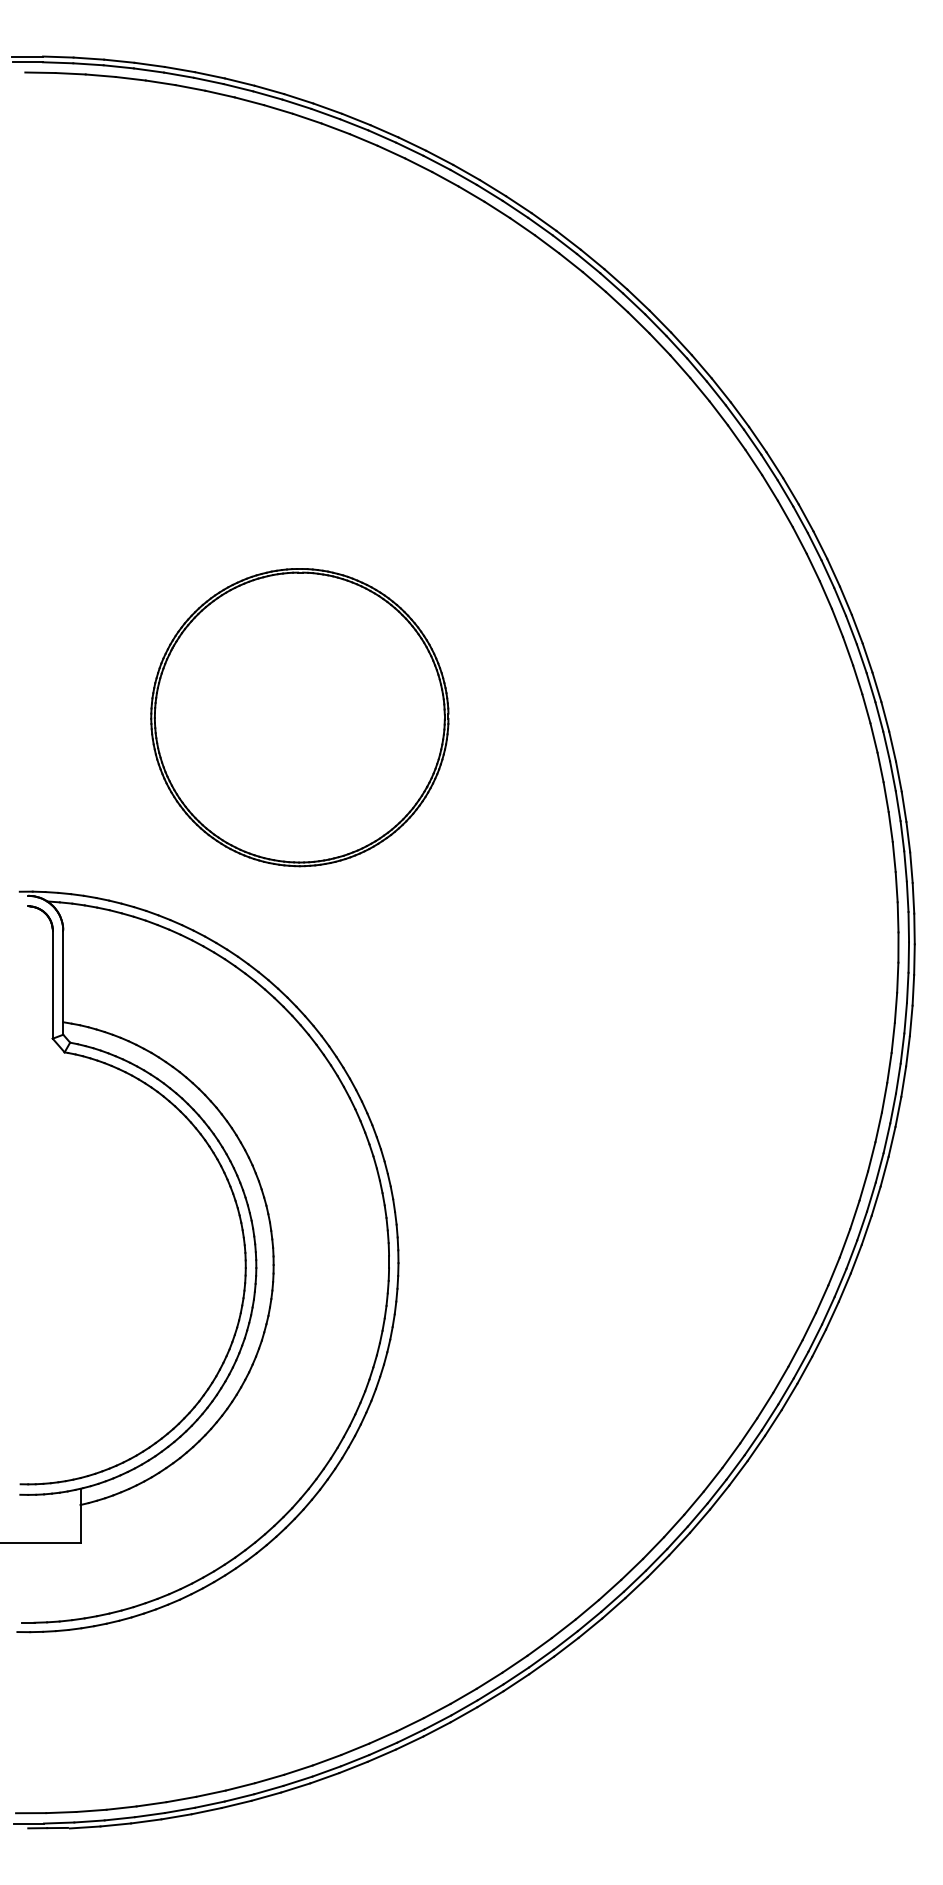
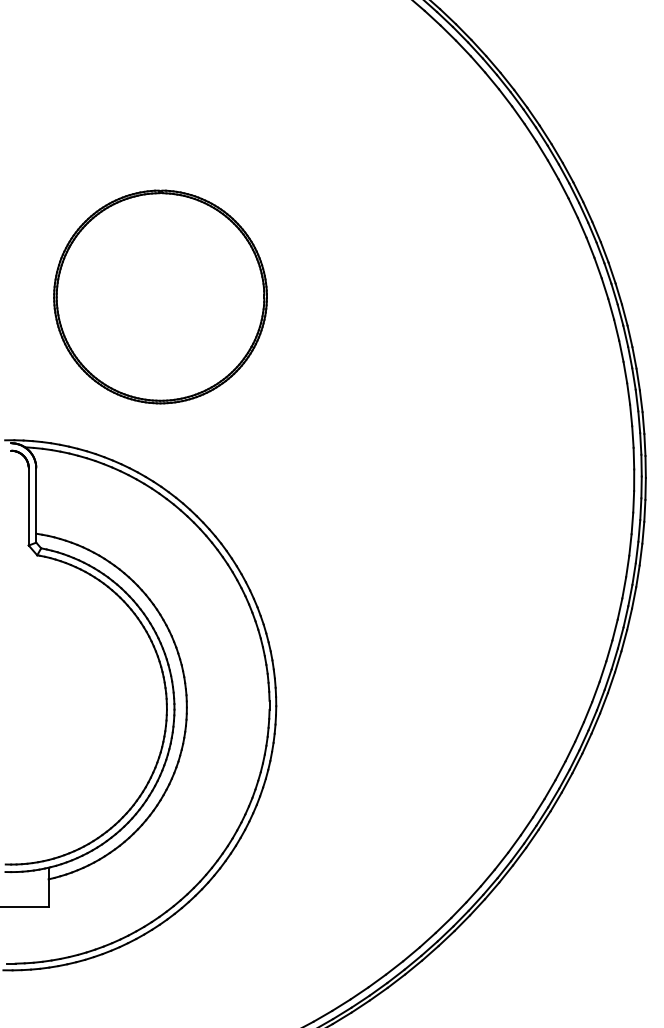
part: (299, 717) -> (160, 296), moved

